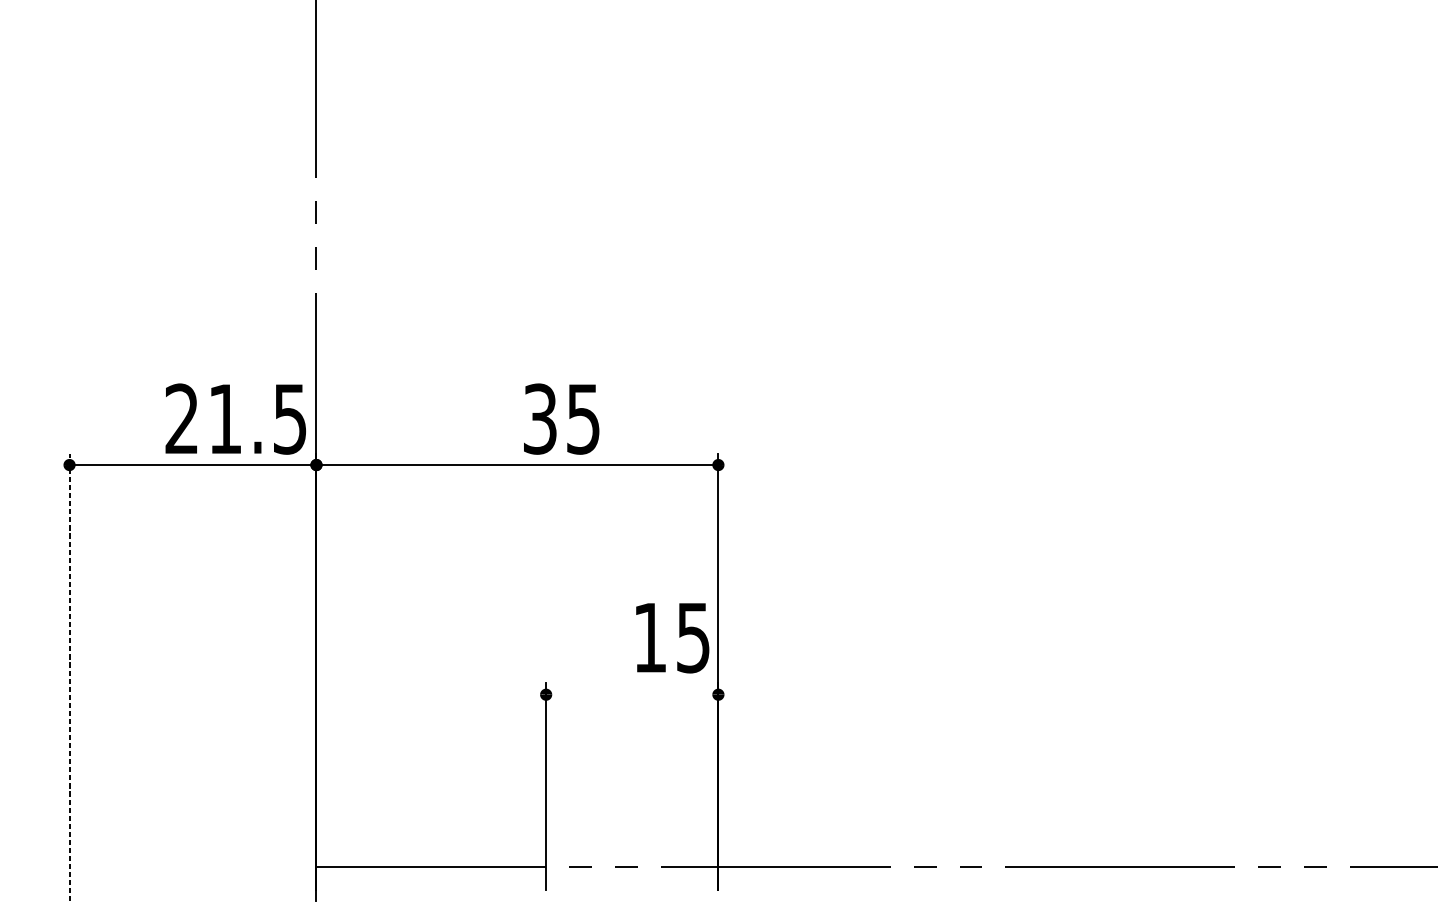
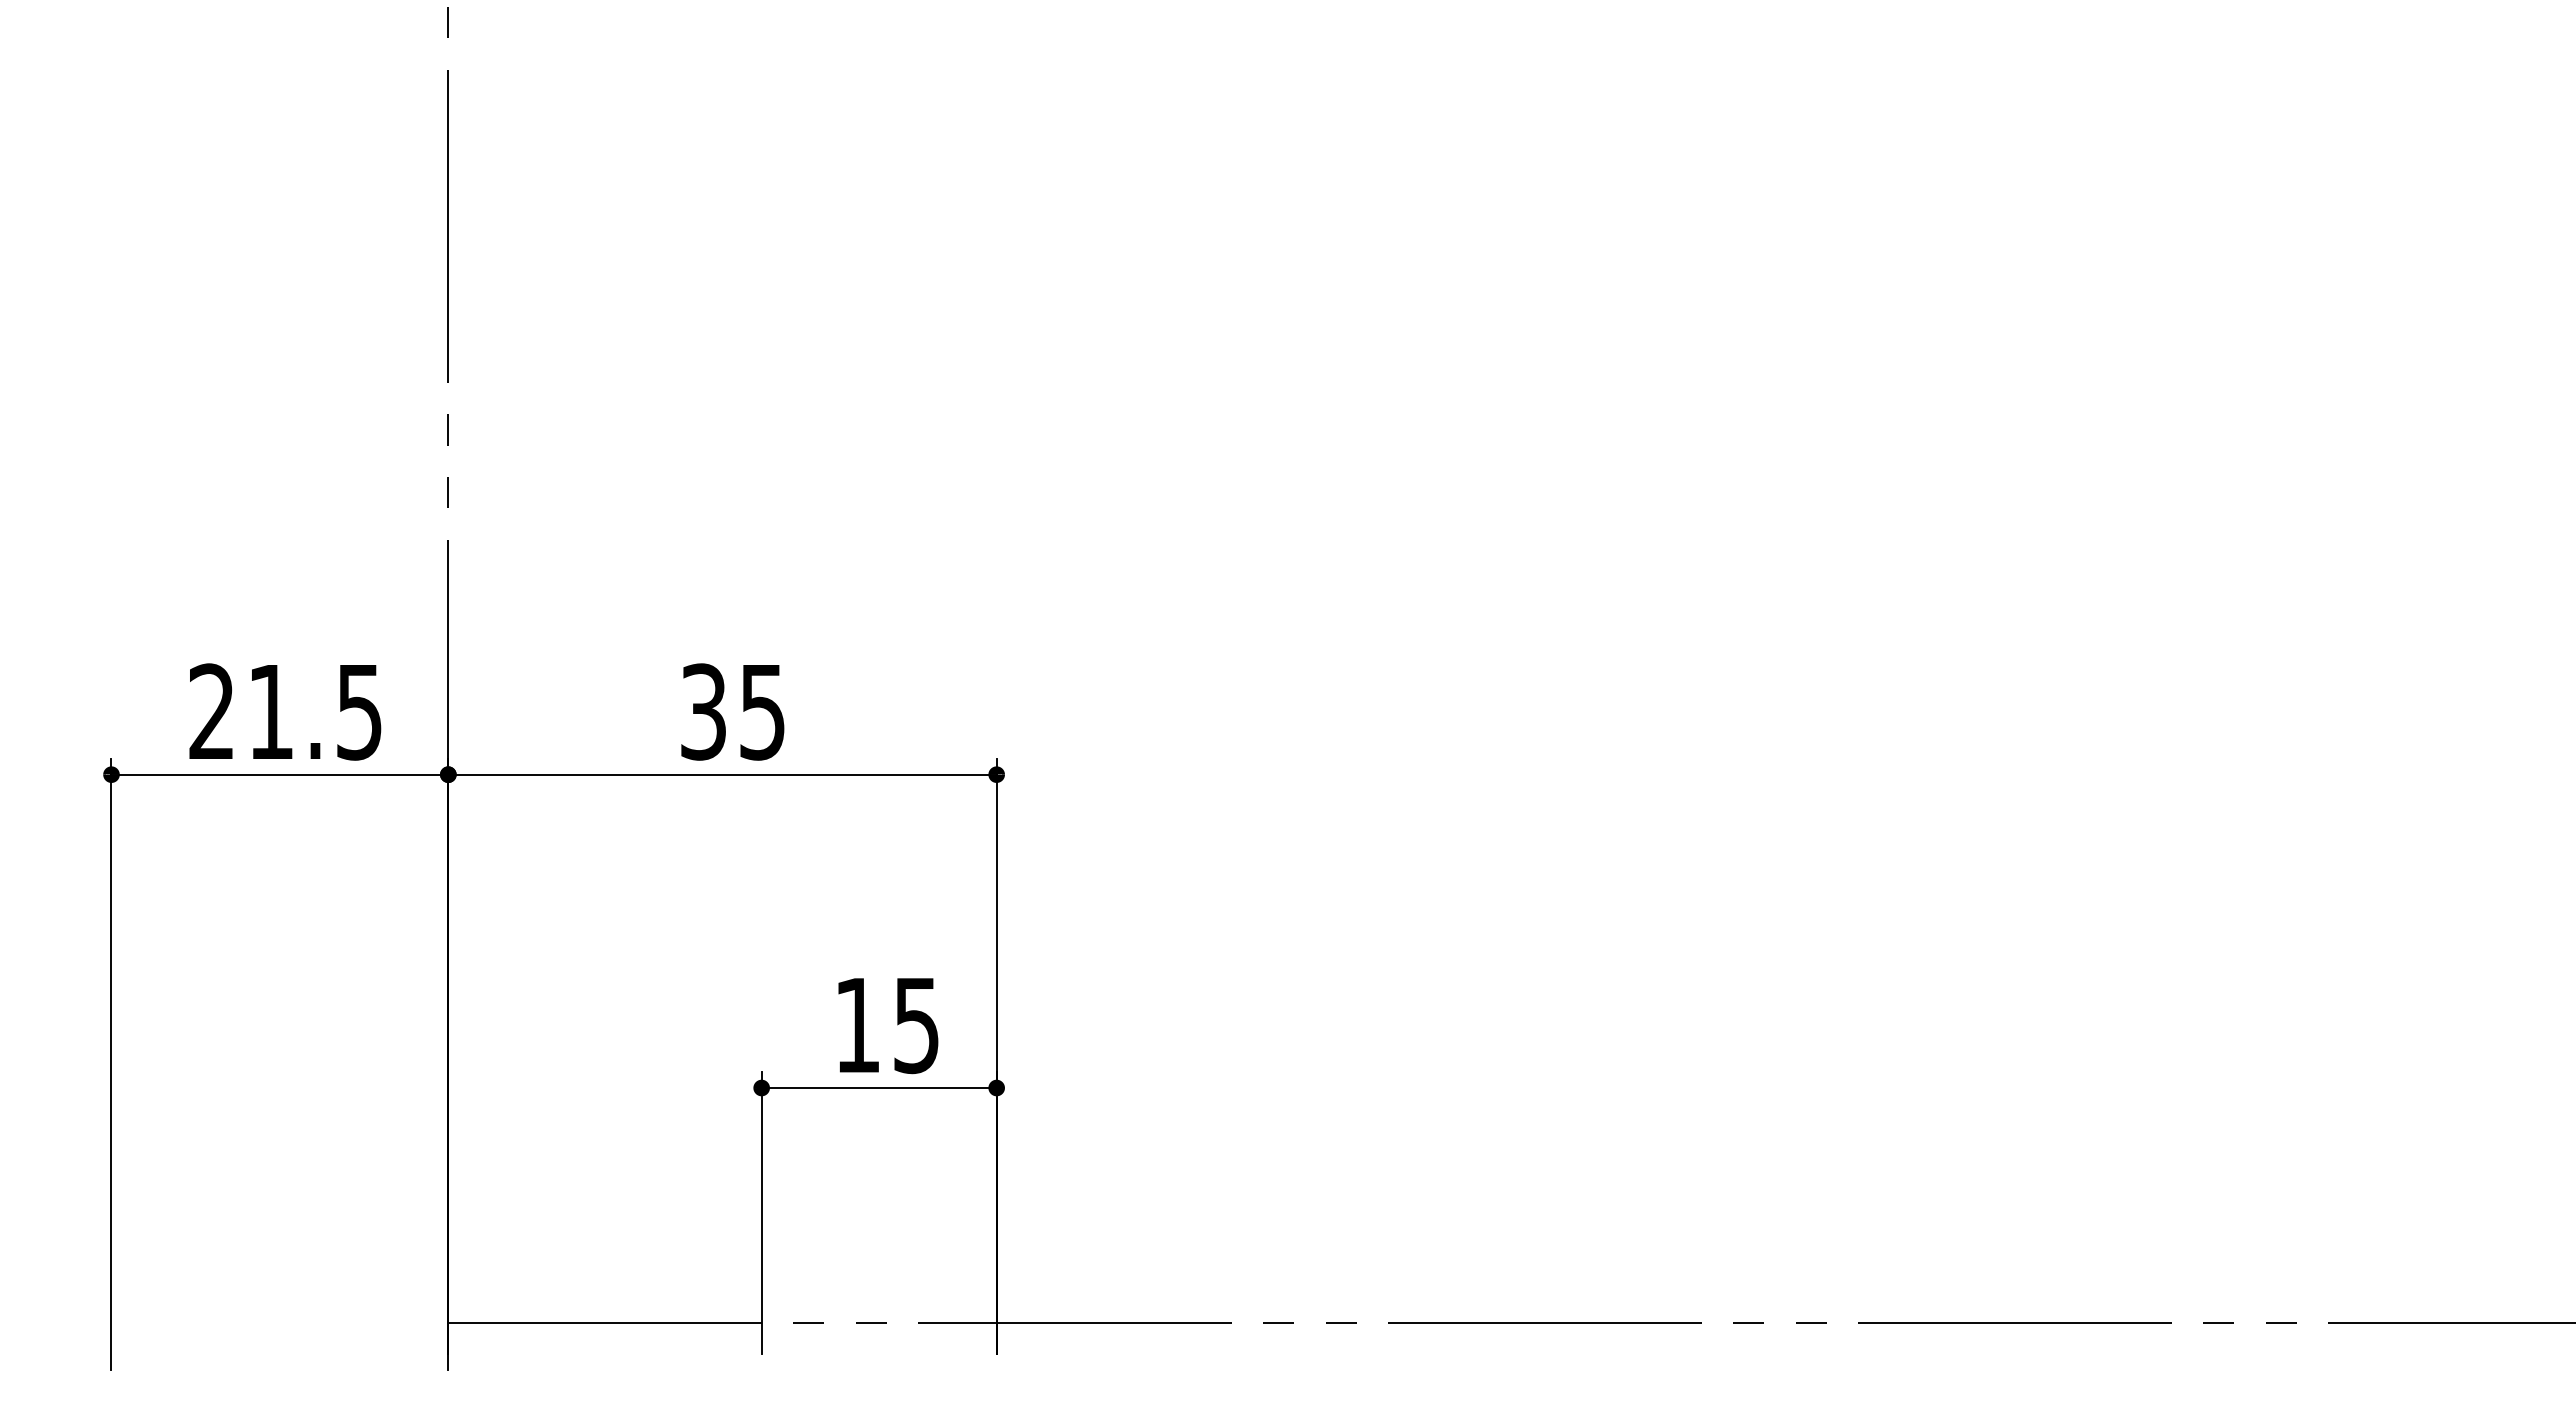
text: (235, 418) -> (285, 711), moved
text: (561, 418) -> (732, 711), moved
text: (672, 638) -> (888, 1026), moved
line: (69, 677) -> (111, 1064), dashed -> solid
line: (631, 695) -> (878, 1088), added

